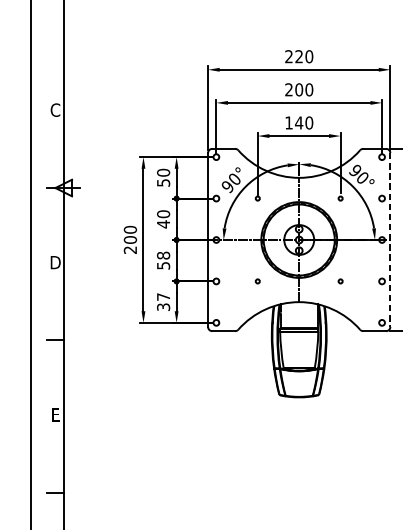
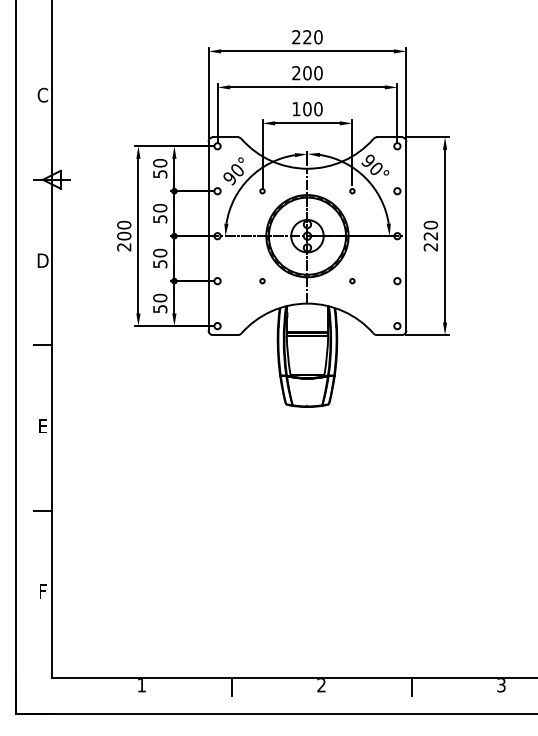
text: (298, 123) -> (306, 109), 140 -> 100
text: (163, 223) -> (160, 218), 40 -> 50
line: (390, 240) -> (406, 236), dashed -> solid
text: (163, 255) -> (160, 252), 58 -> 50
text: (163, 301) -> (160, 302), 37 -> 50

